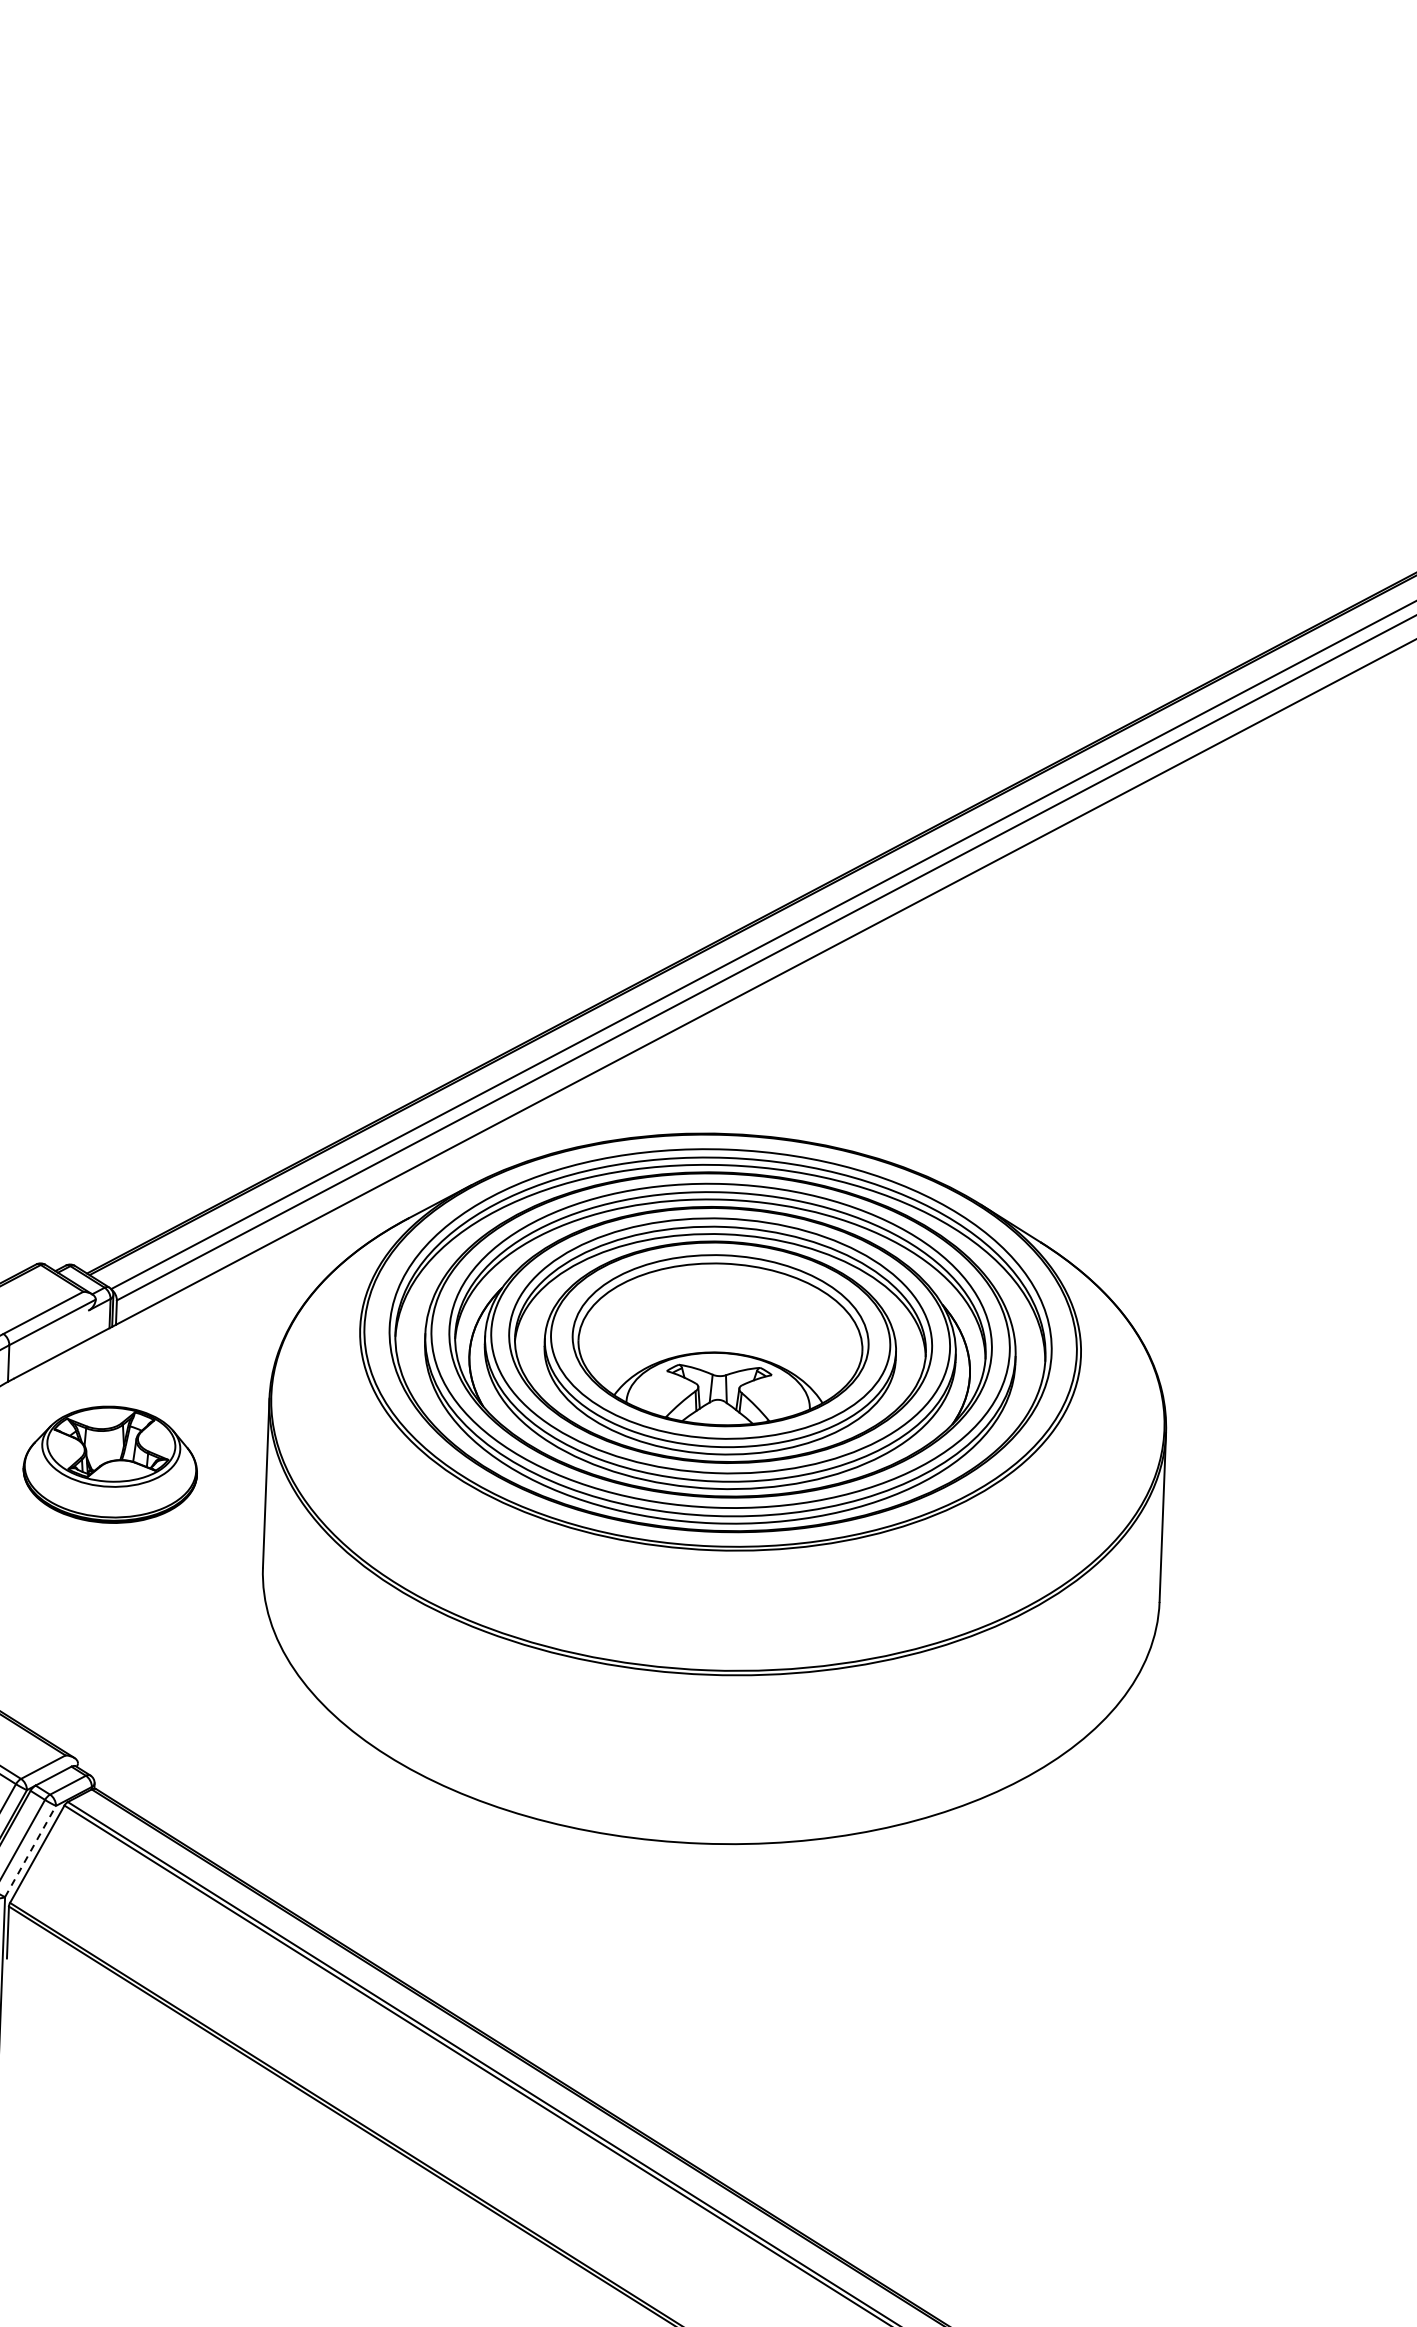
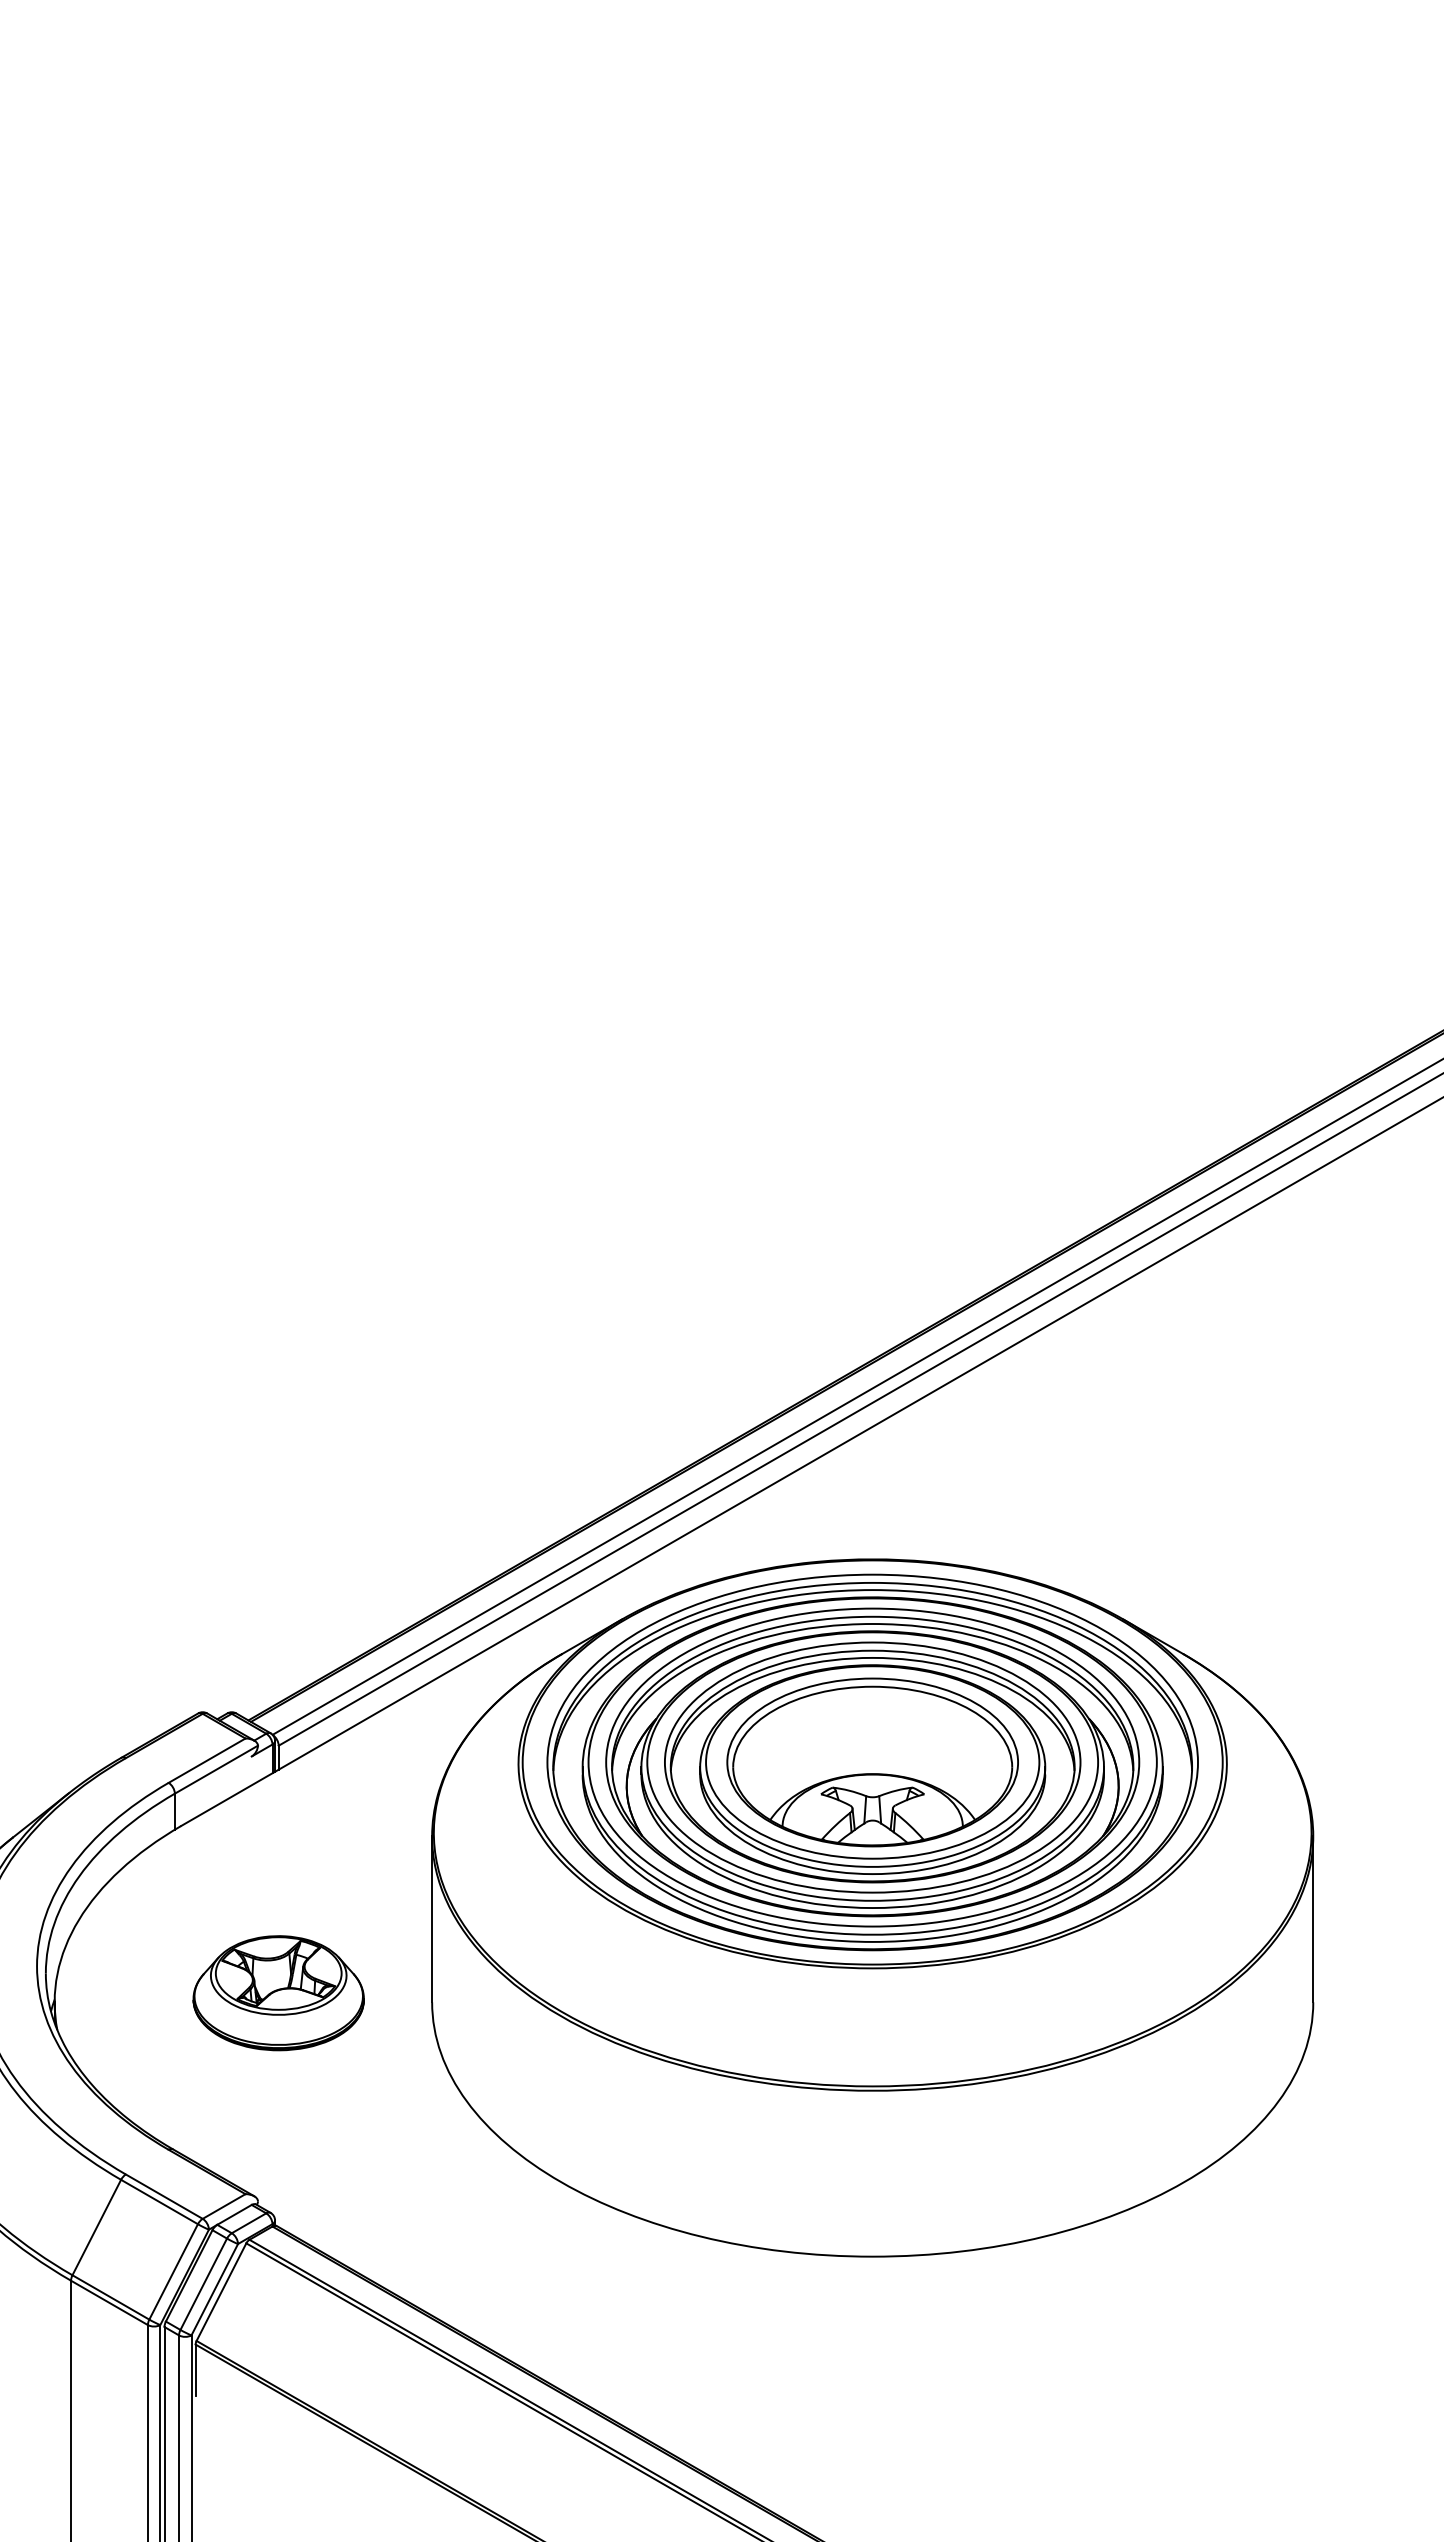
part: (110, 1465) -> (278, 1993), moved
line: (31, 1851) -> (215, 2289), dashed -> solid

